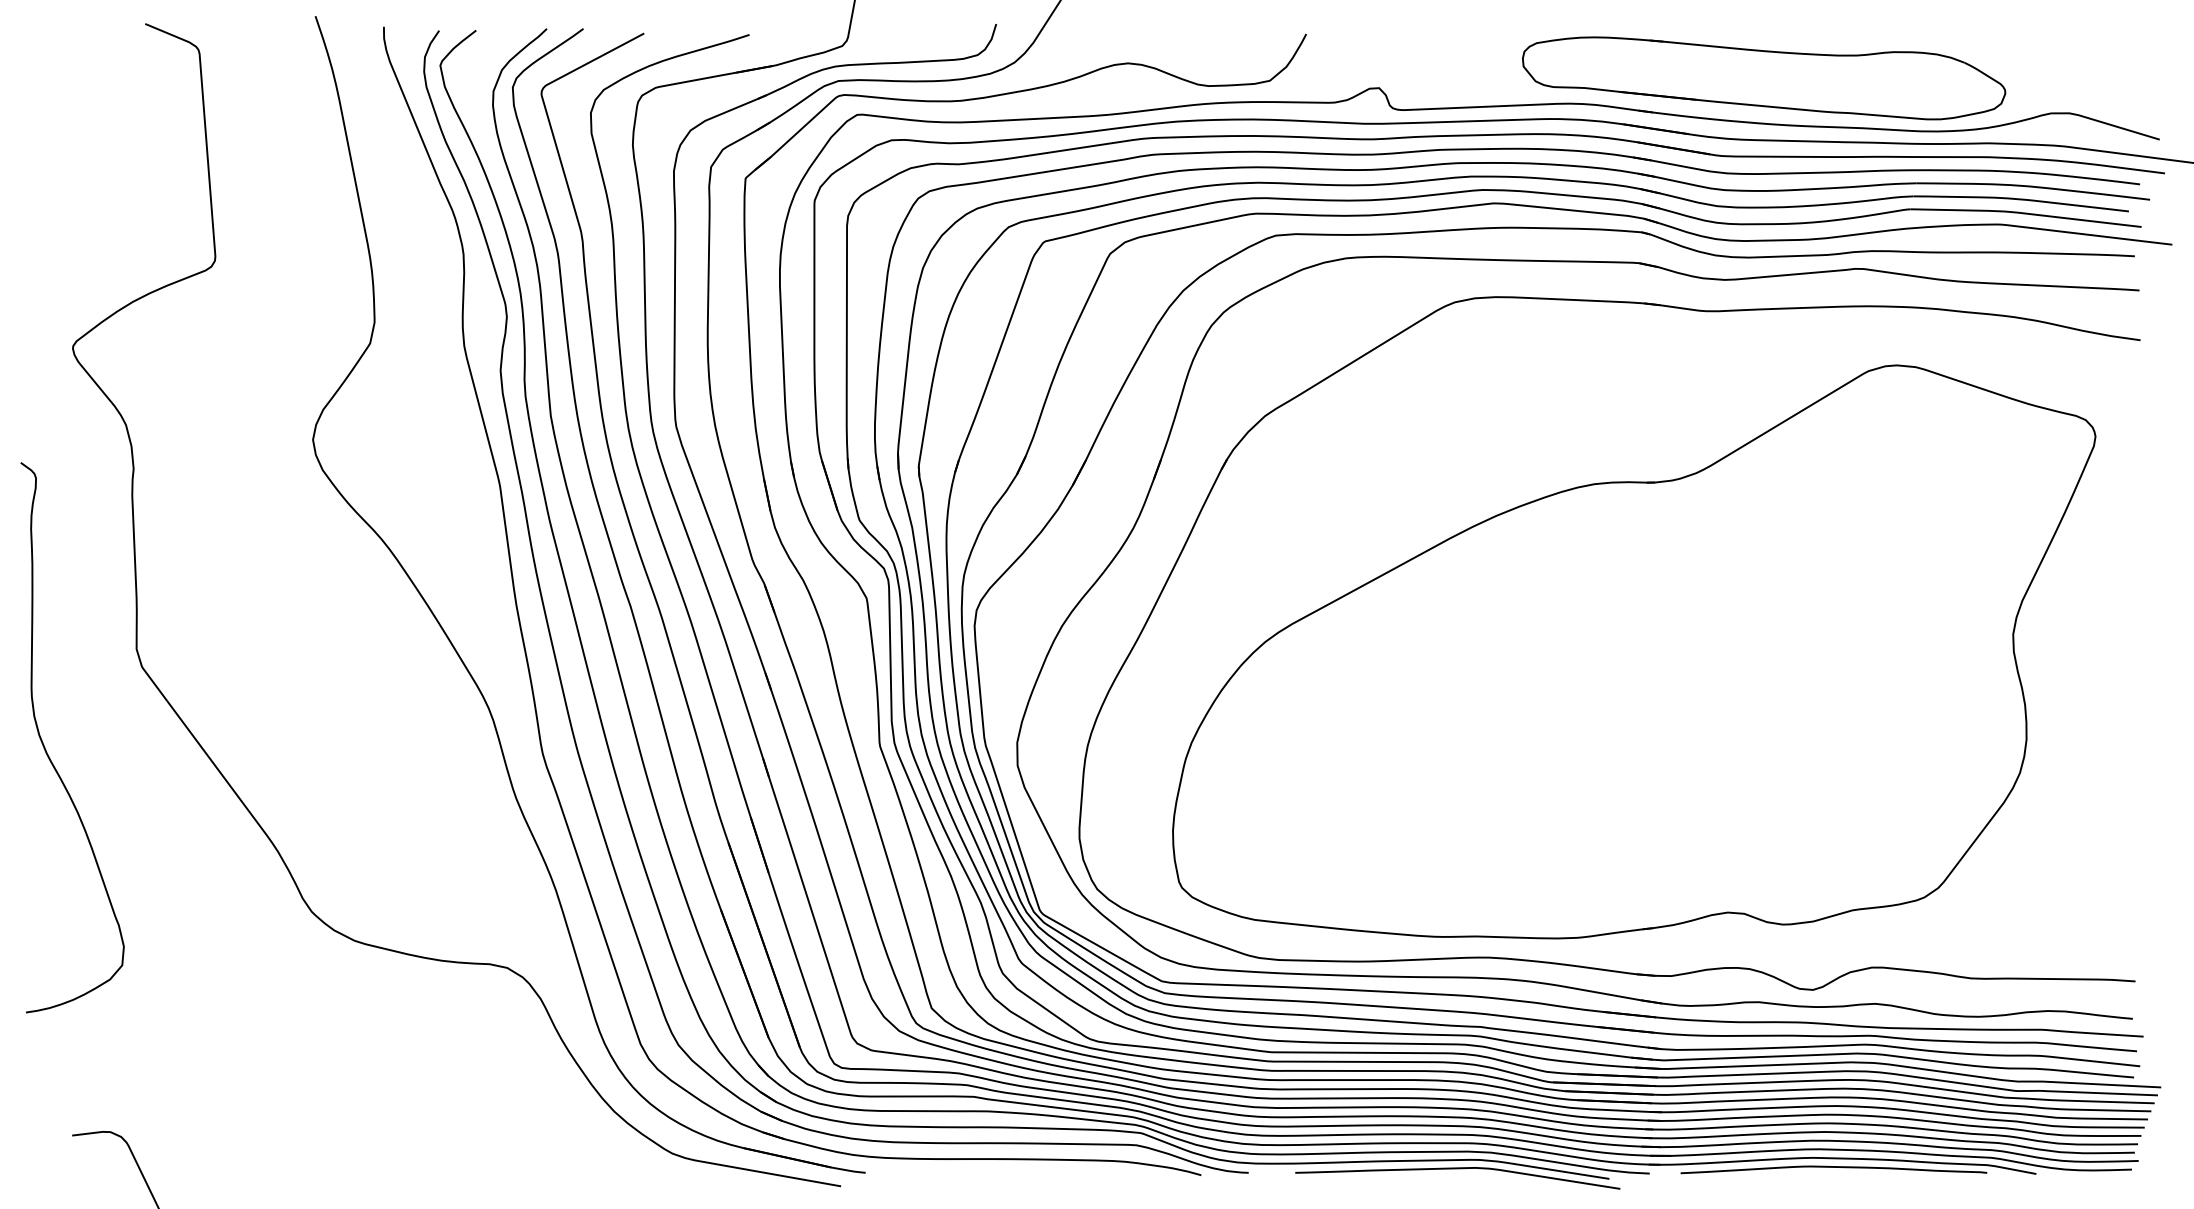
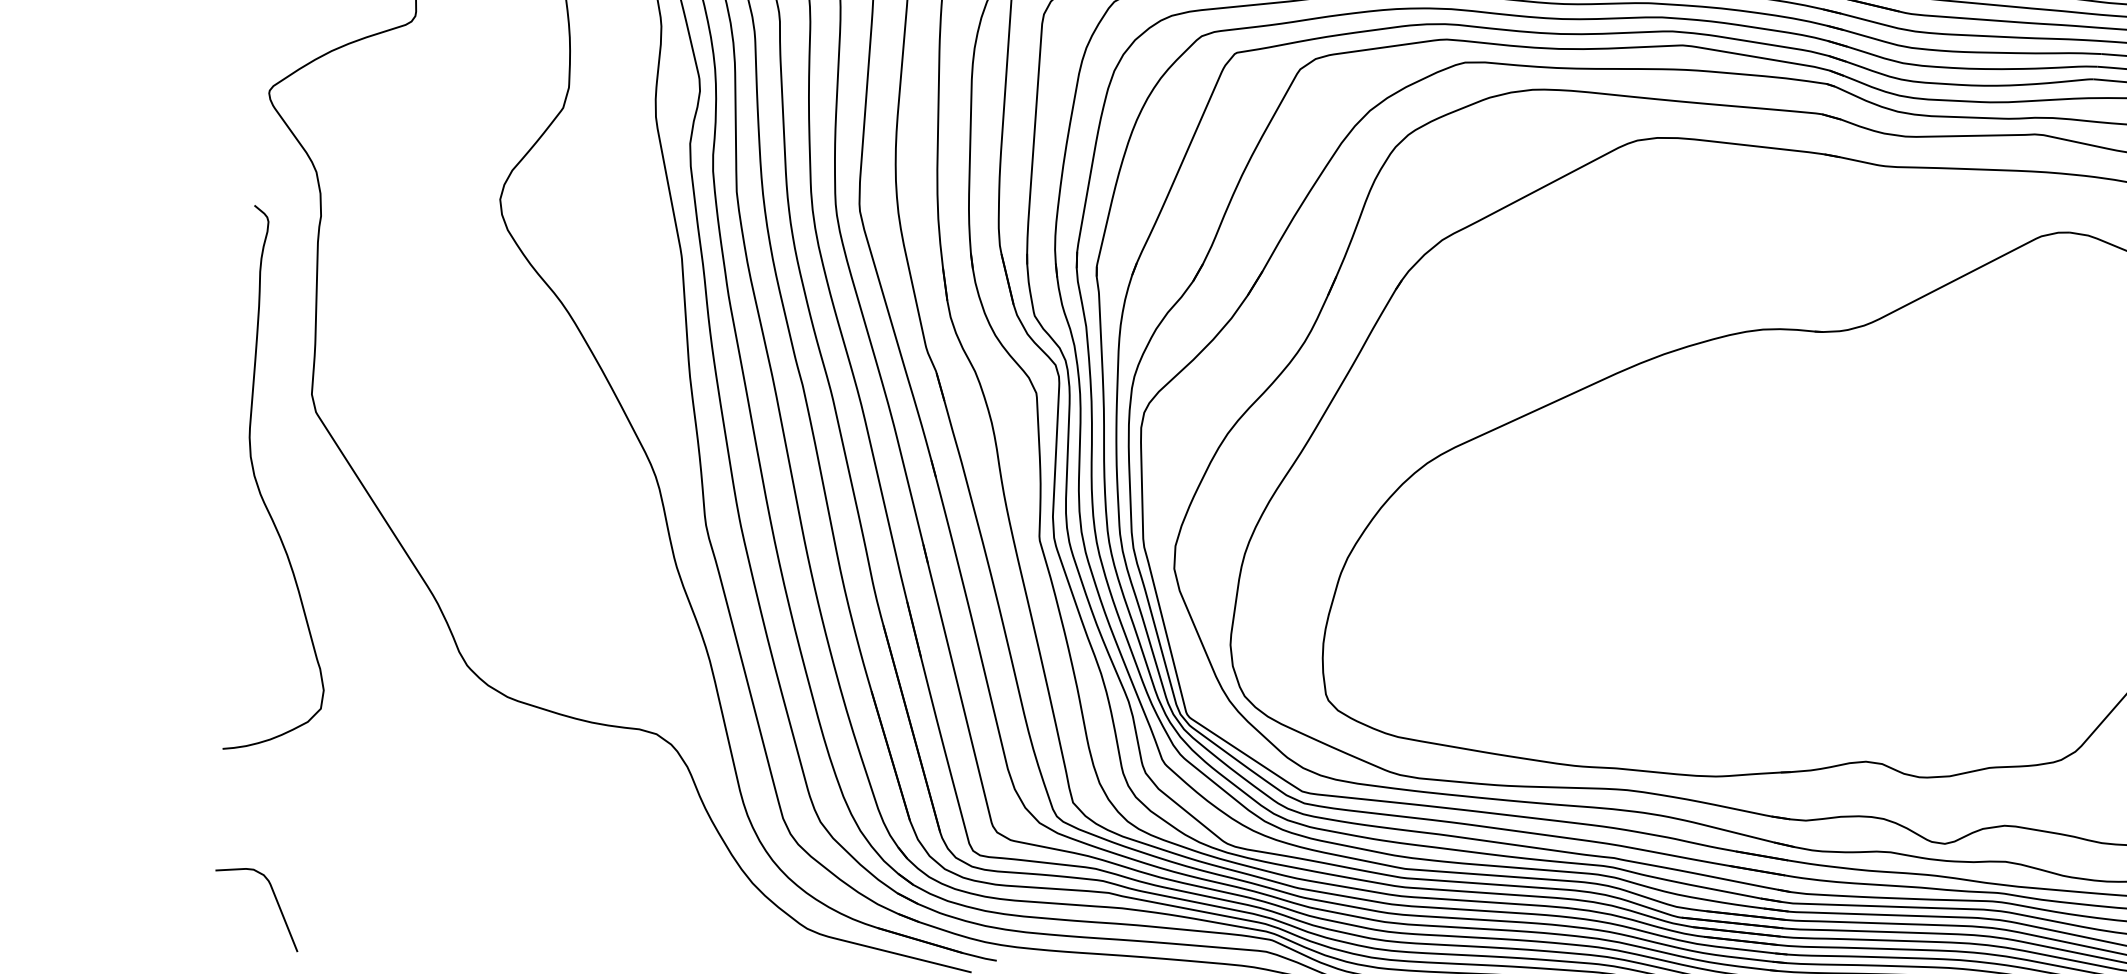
curve: (46, 749) -> (260, 490), moved

